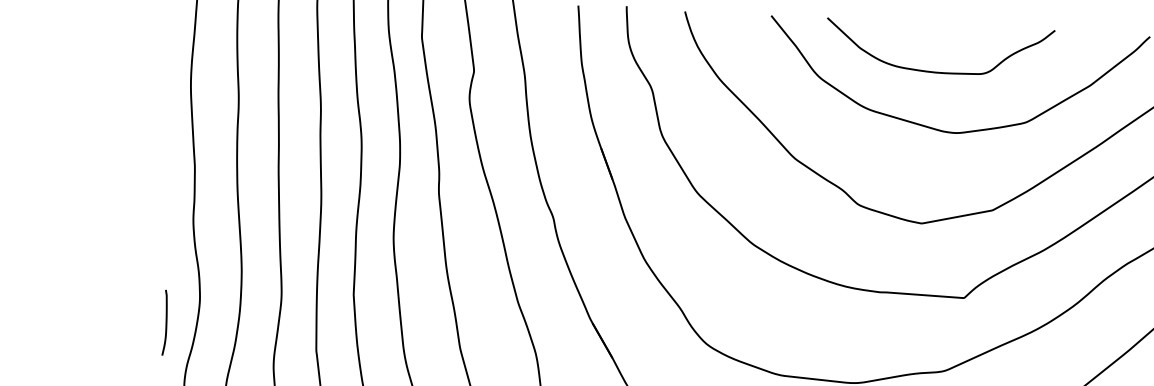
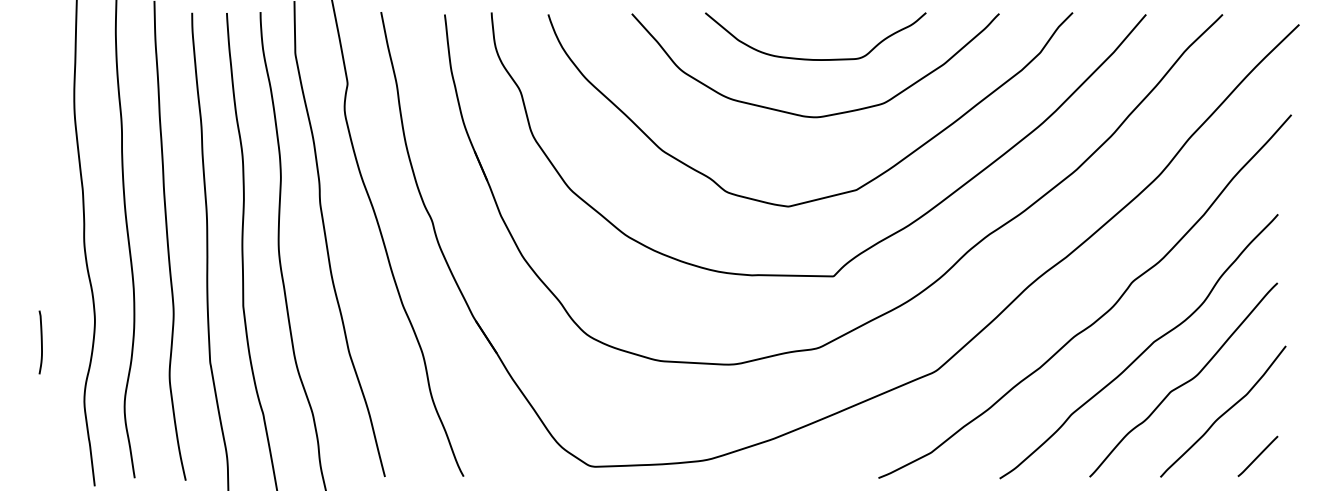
curve: (933, 70) -> (810, 58), moved
curve: (166, 322) -> (41, 342), moved

